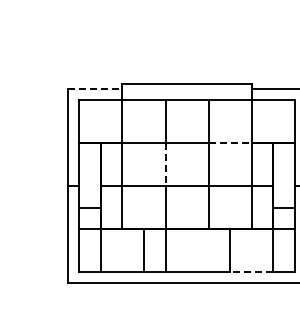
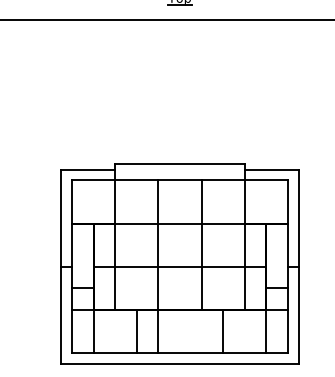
line: (95, 88) -> (88, 169), dashed -> solid
line: (230, 142) -> (223, 223), dashed -> solid
line: (165, 164) -> (158, 245), dashed -> solid
line: (251, 272) -> (244, 353), dashed -> solid

